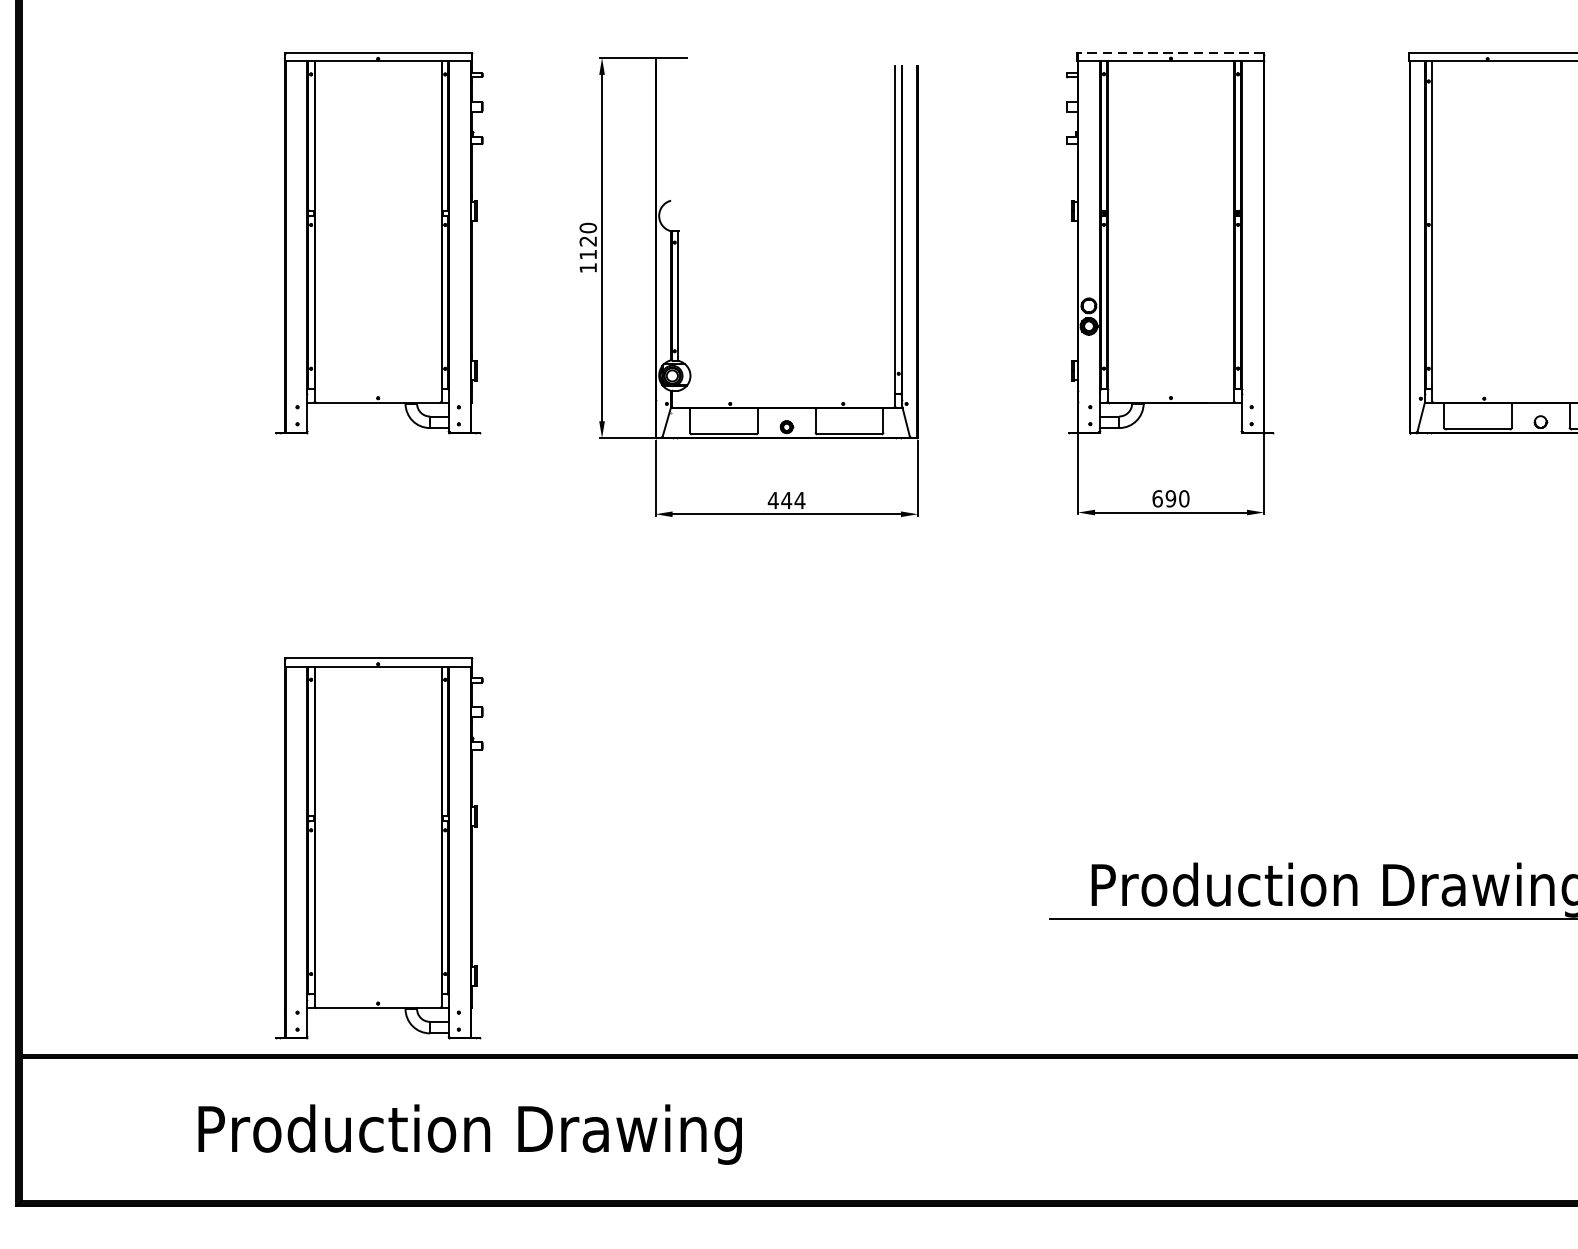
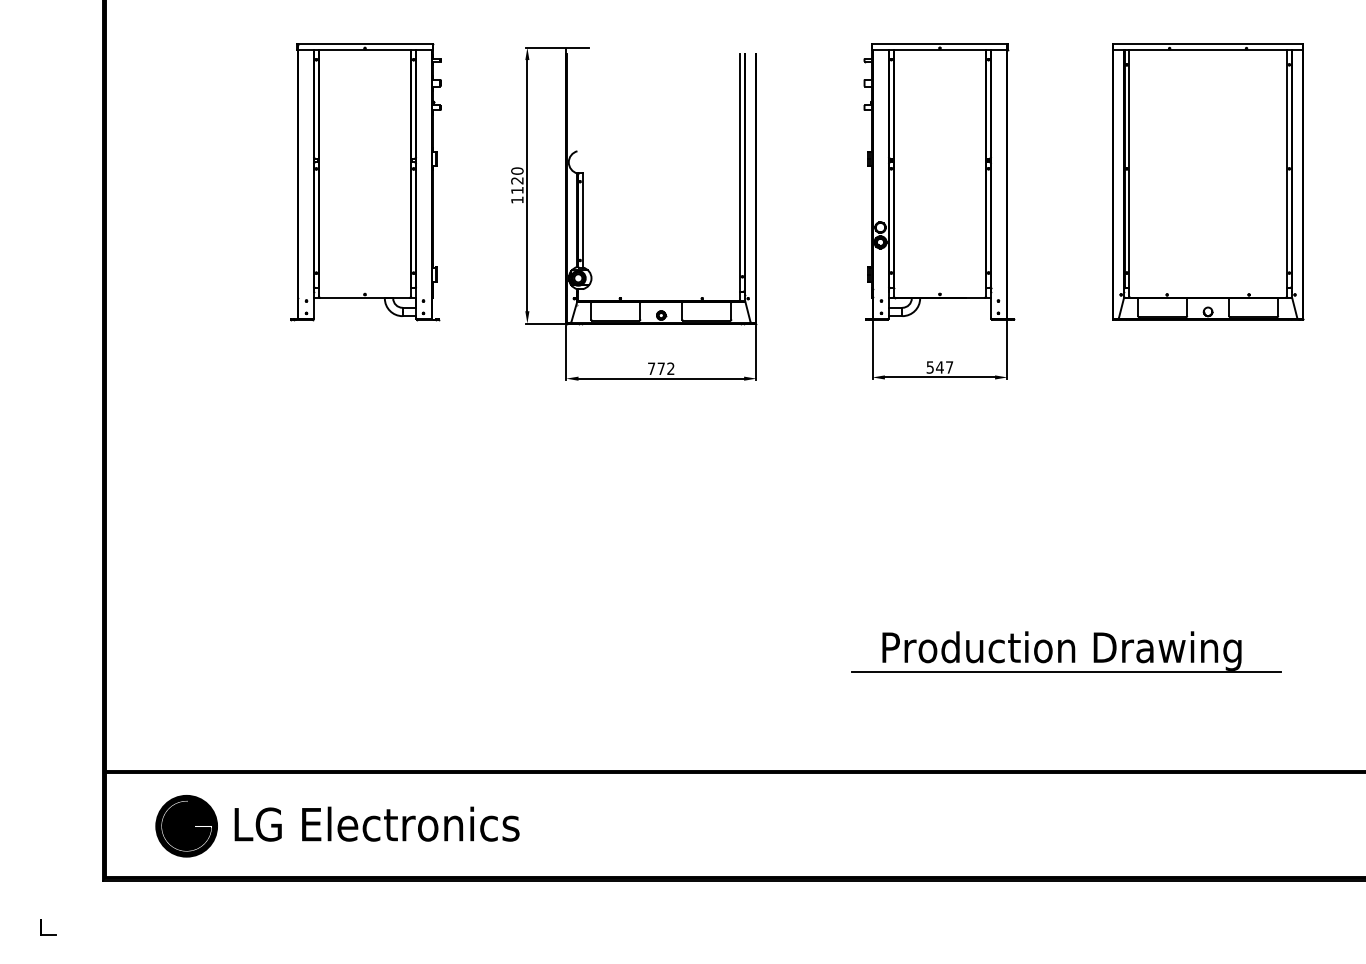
line: (1170, 53) -> (939, 44), dashed -> solid
text: (1170, 498) -> (939, 367), 690 -> 547
text: (785, 500) -> (660, 368), 444 -> 772
part: (378, 849) -> (365, 621), removed
part: (132, 1131) -> (186, 826), added
text: (472, 1134) -> (433, 828), Production Drawing -> LG Electronics

